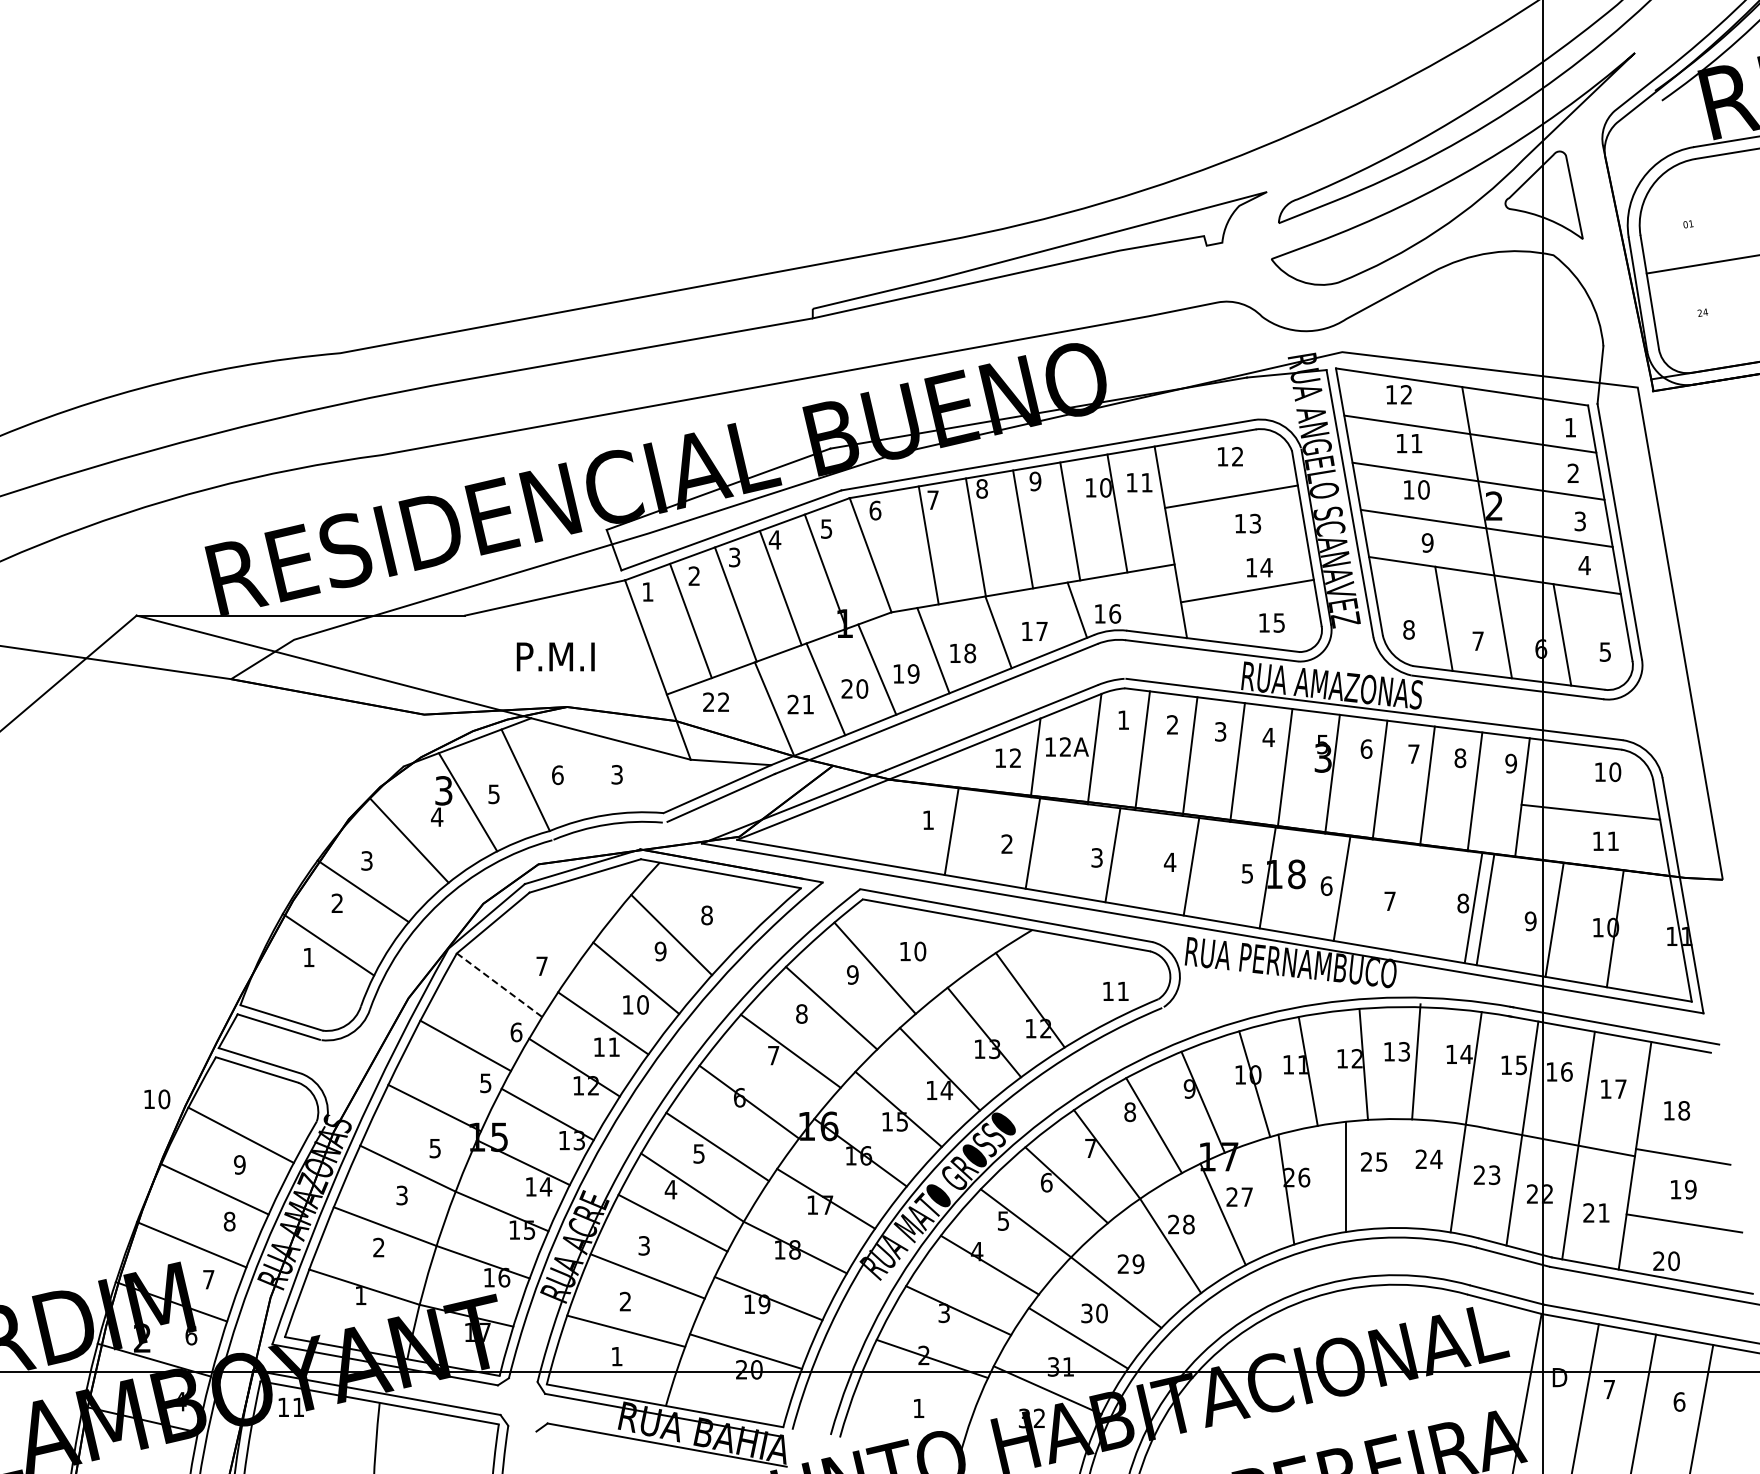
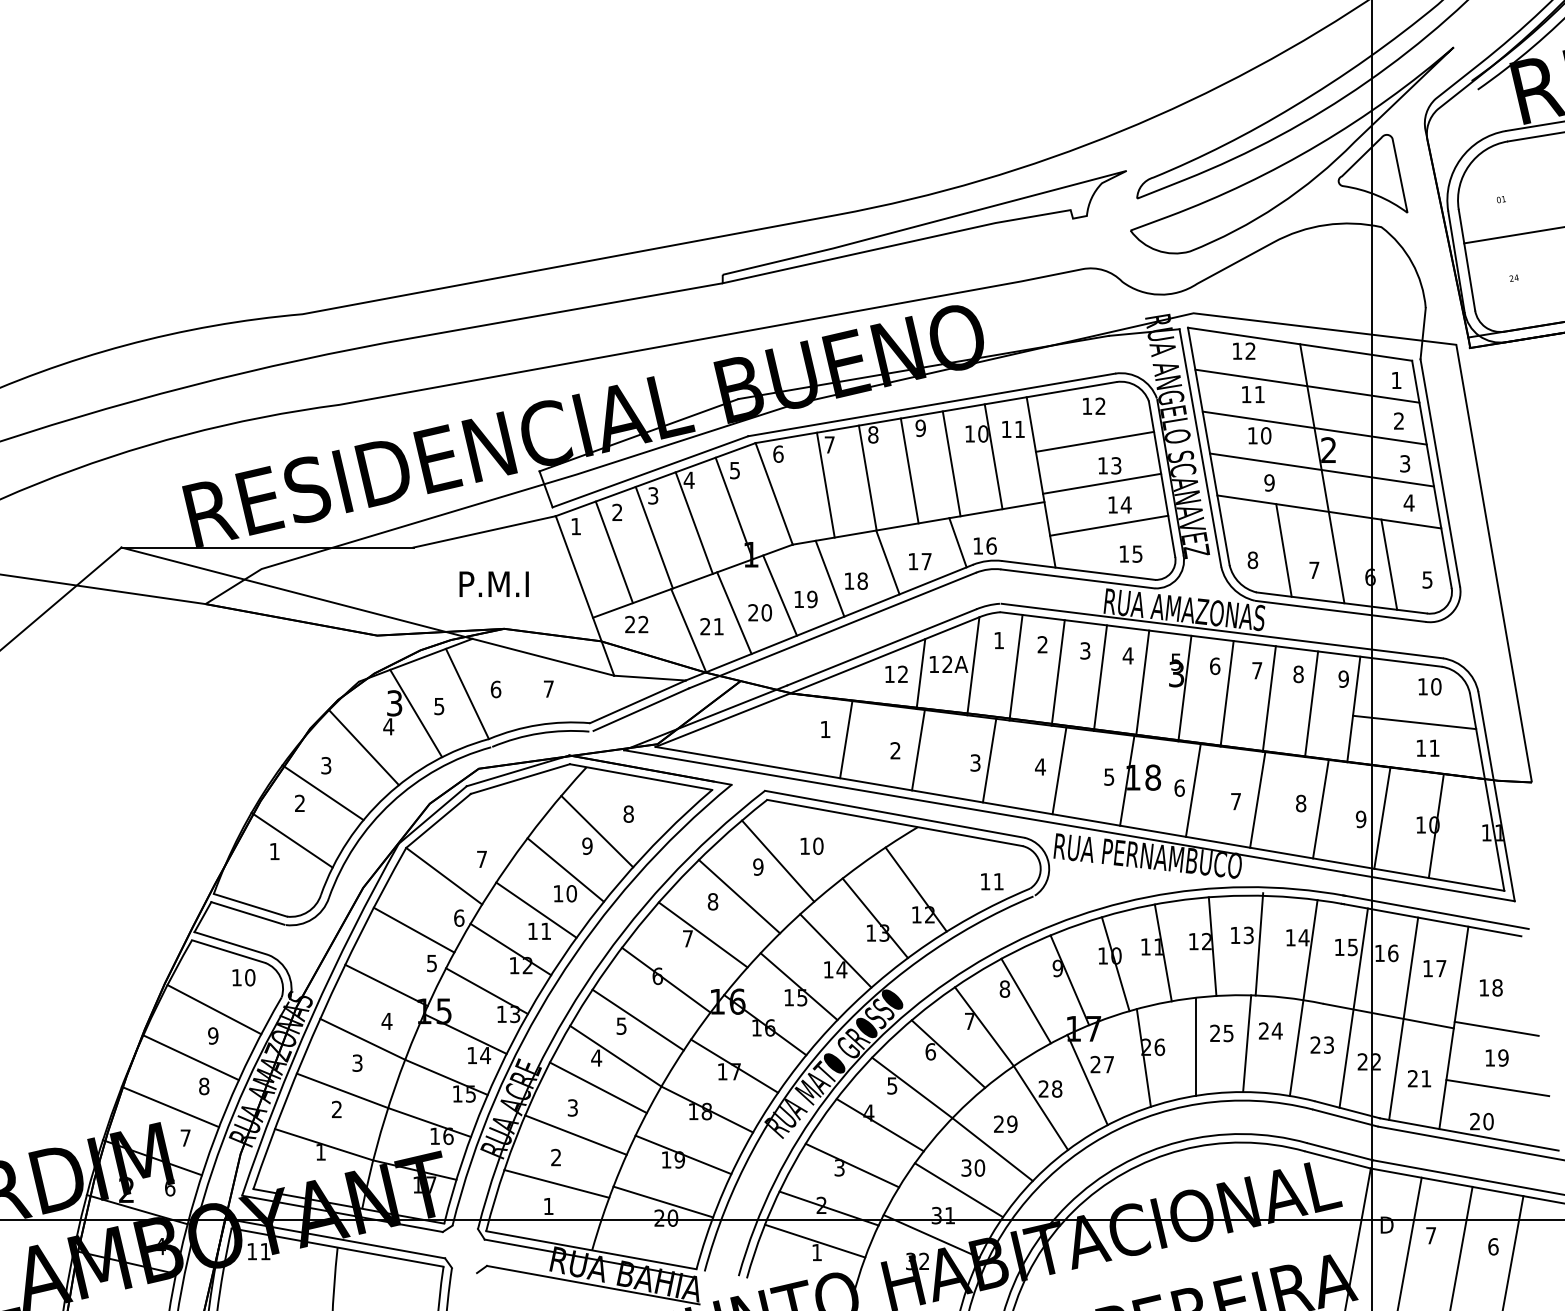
line: (1239, 543) -> (1102, 483), added
text: (616, 774) -> (548, 688), 3 -> 7
line: (1473, 908) -> (1257, 799), moved
line: (499, 985) -> (444, 876), dashed -> solid
text: (157, 1099) -> (244, 977), moved
text: (435, 1148) -> (387, 1021), 5 -> 4
line: (1402, 1173) -> (1247, 1043), added
line: (916, 1395) -> (814, 1241), added

